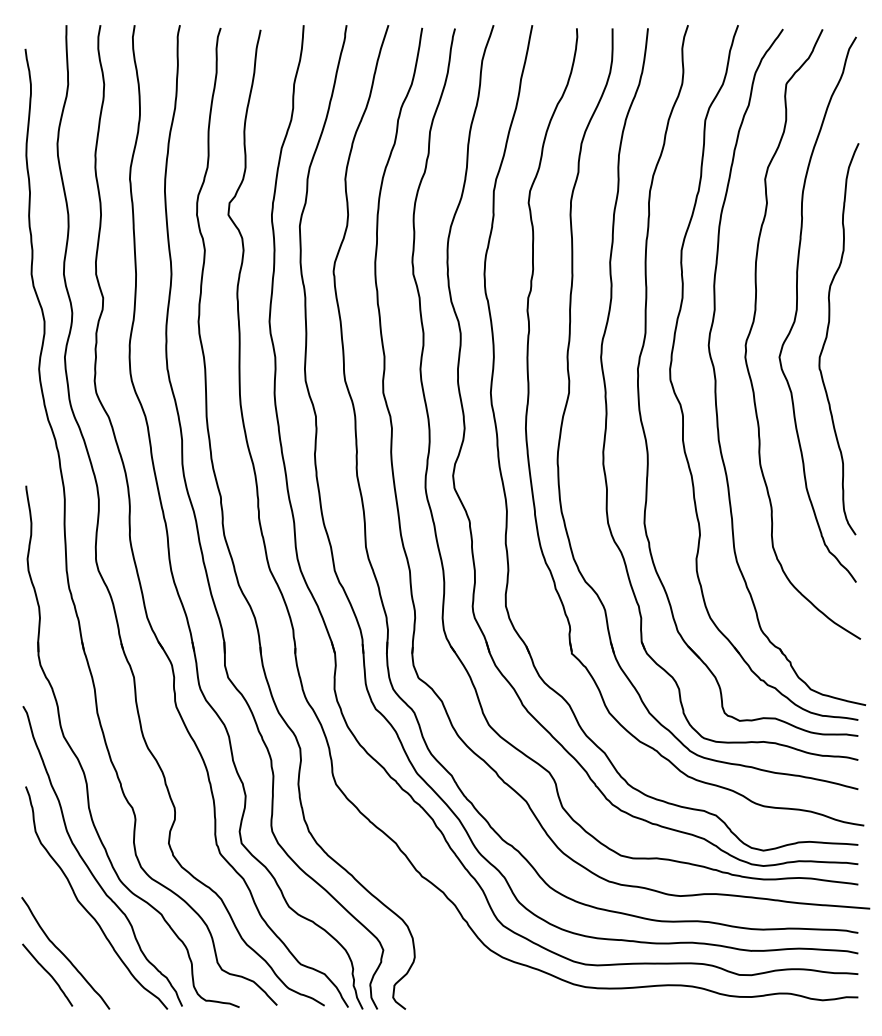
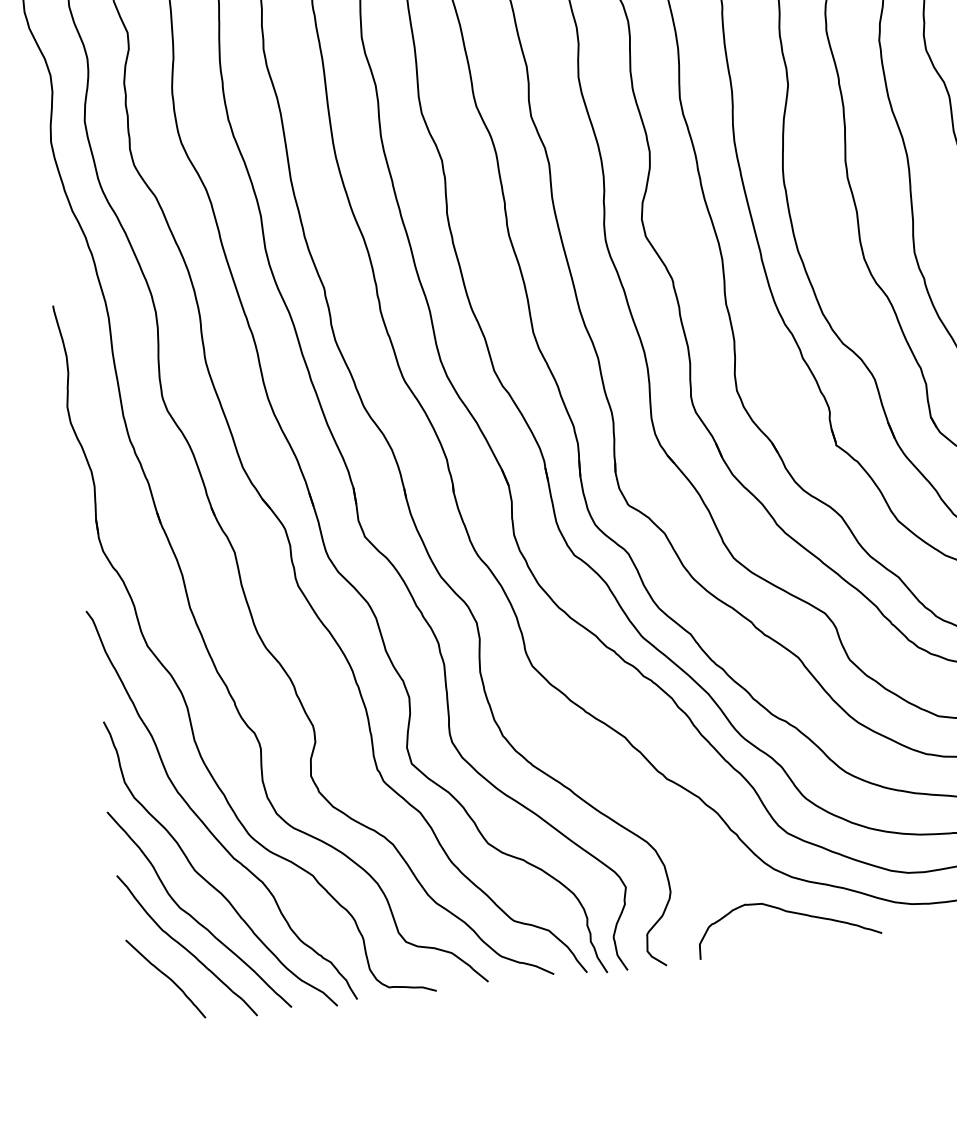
curve: (72, 932) -> (192, 915), added
curve: (498, 983) -> (790, 913), added

